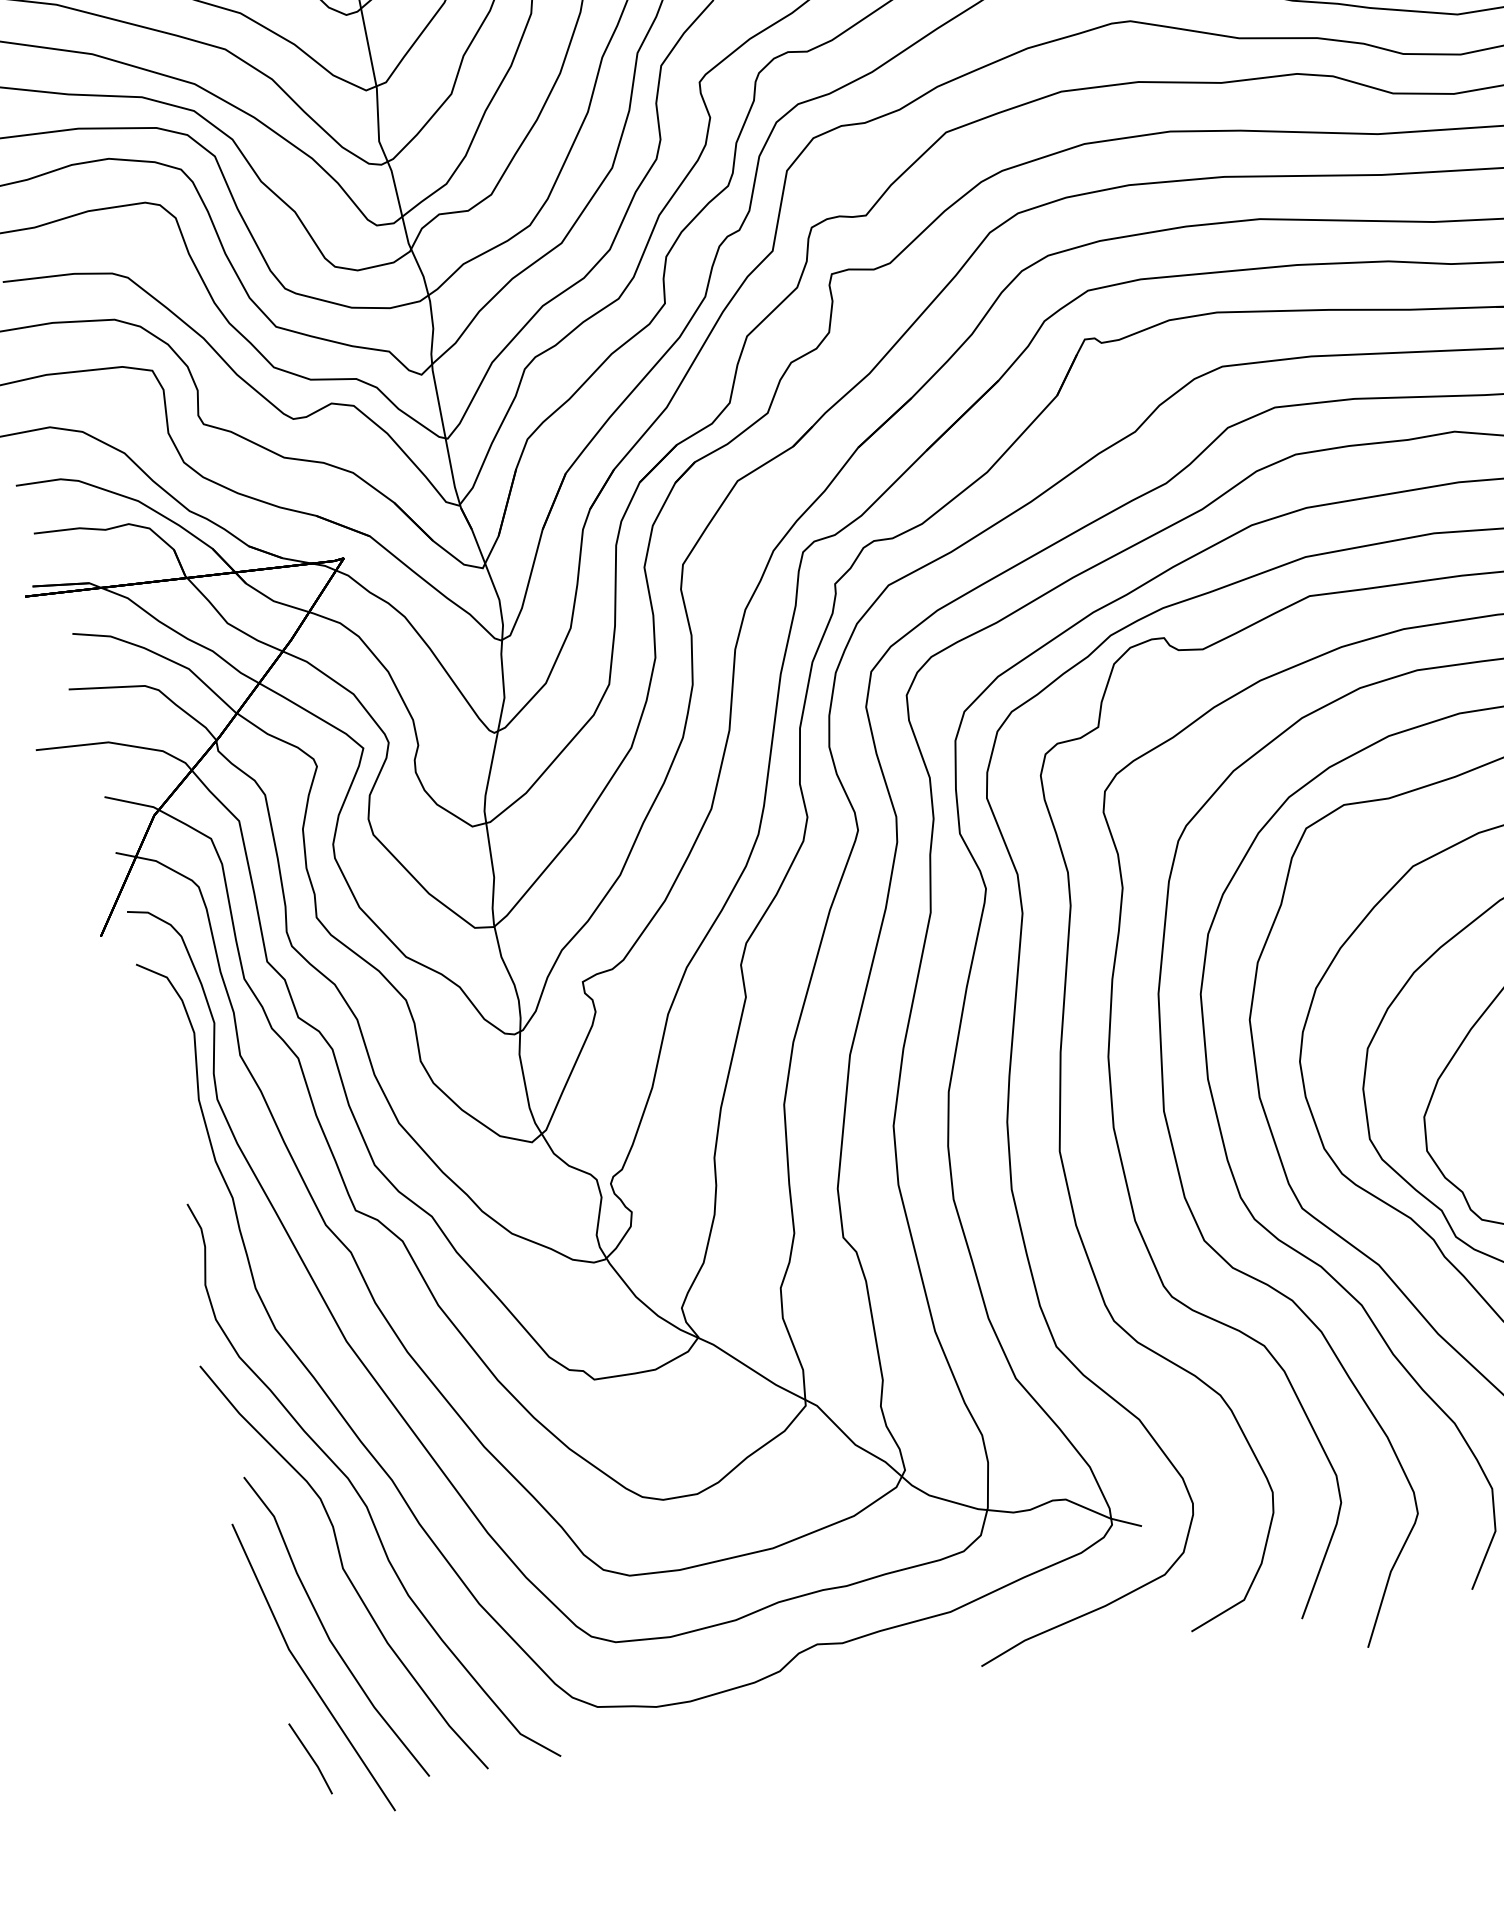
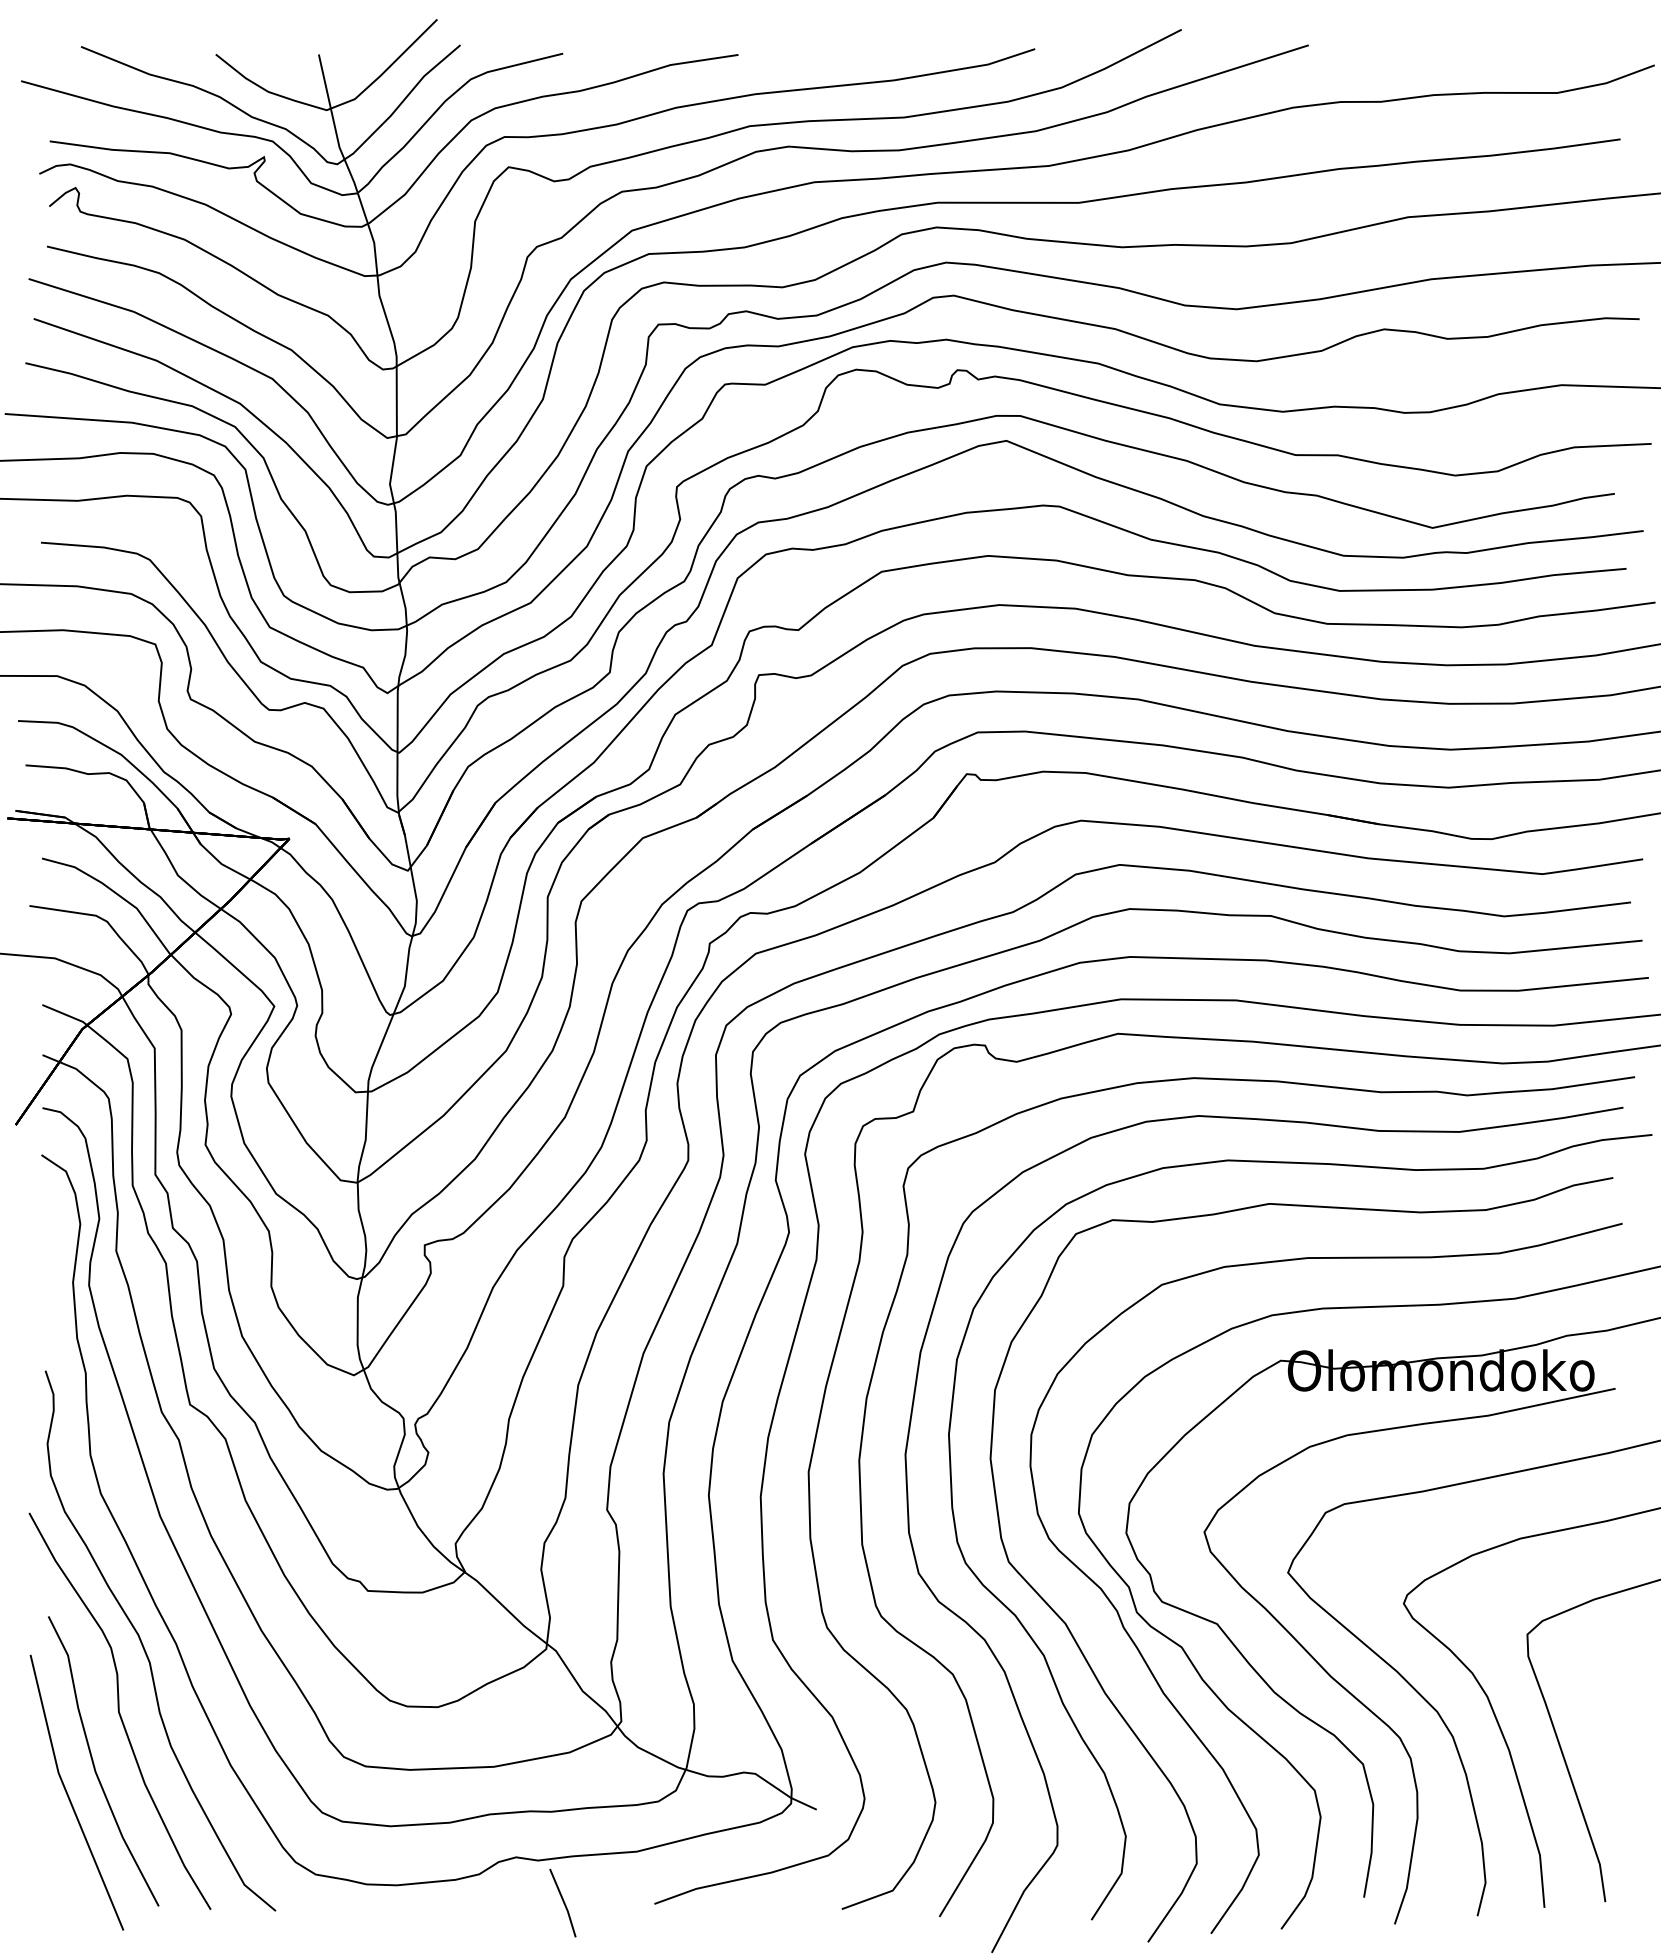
line: (309, 1757) -> (562, 1901), moved

